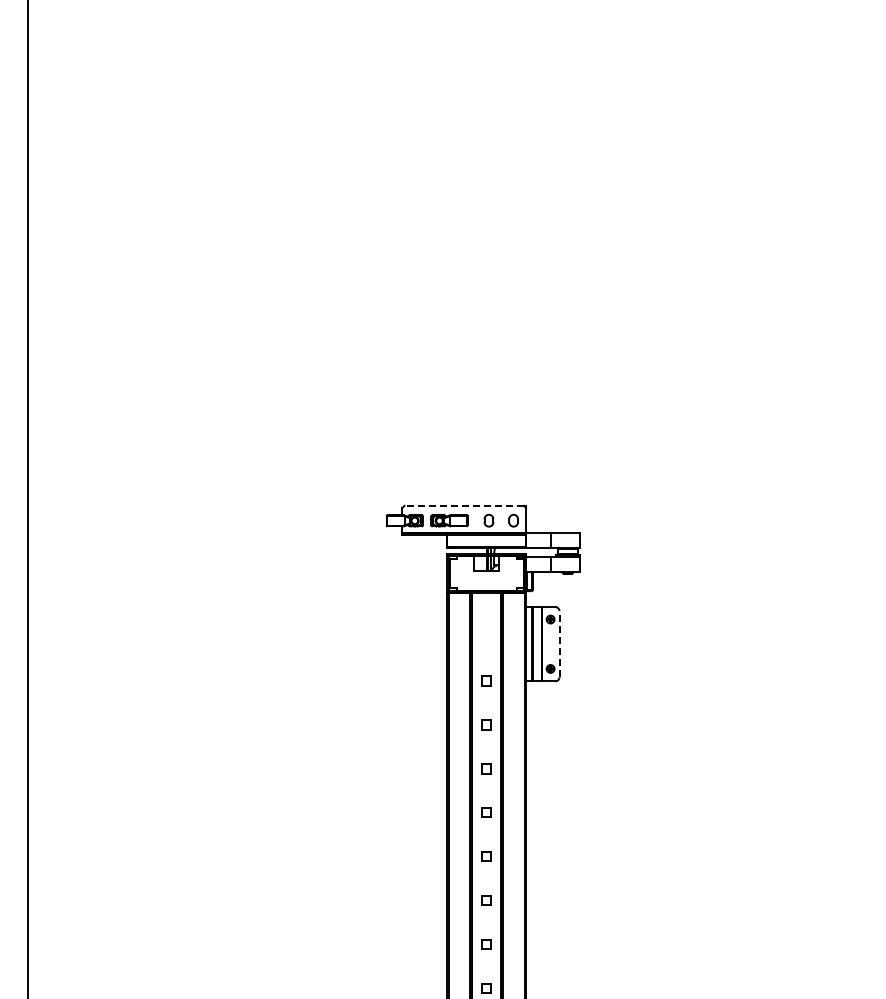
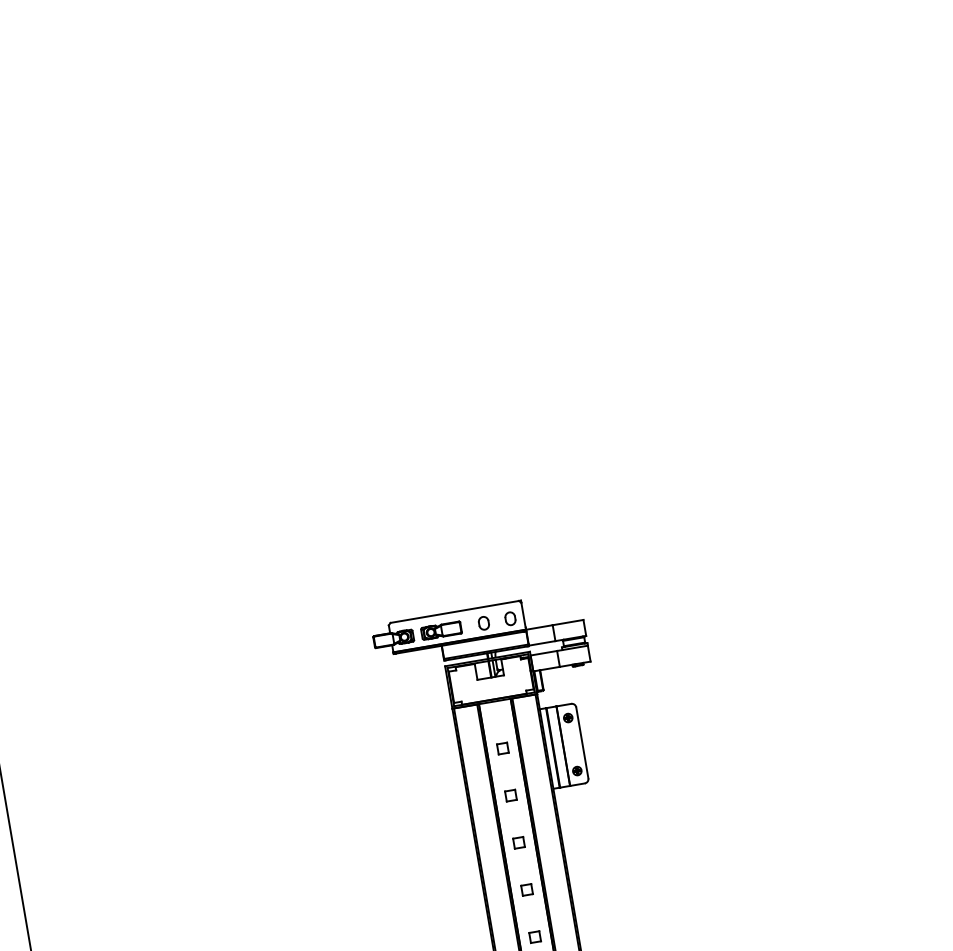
line: (464, 505) -> (454, 611), dashed -> solid
part: (486, 636) -> (502, 748), added
line: (559, 643) -> (582, 742), dashed -> solid

